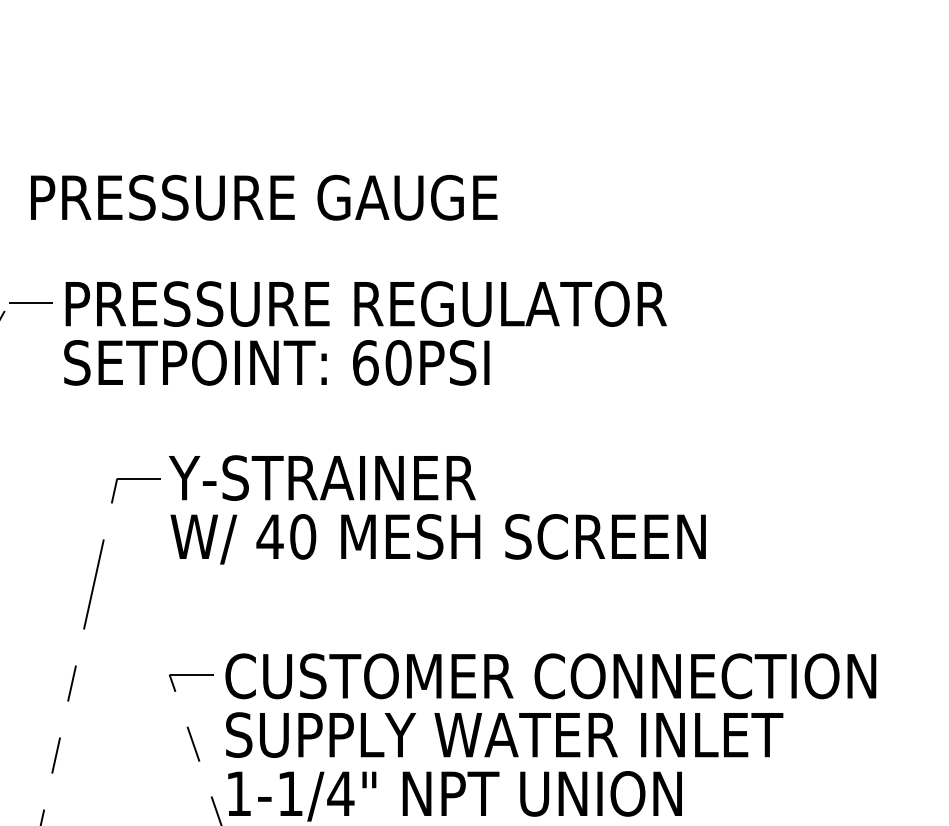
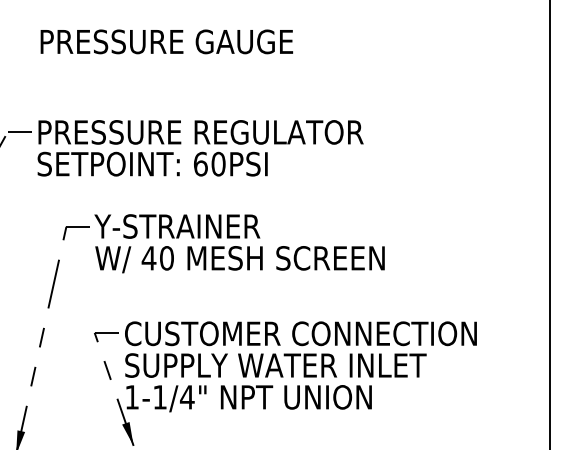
text: (263, 197) -> (166, 41), moved

